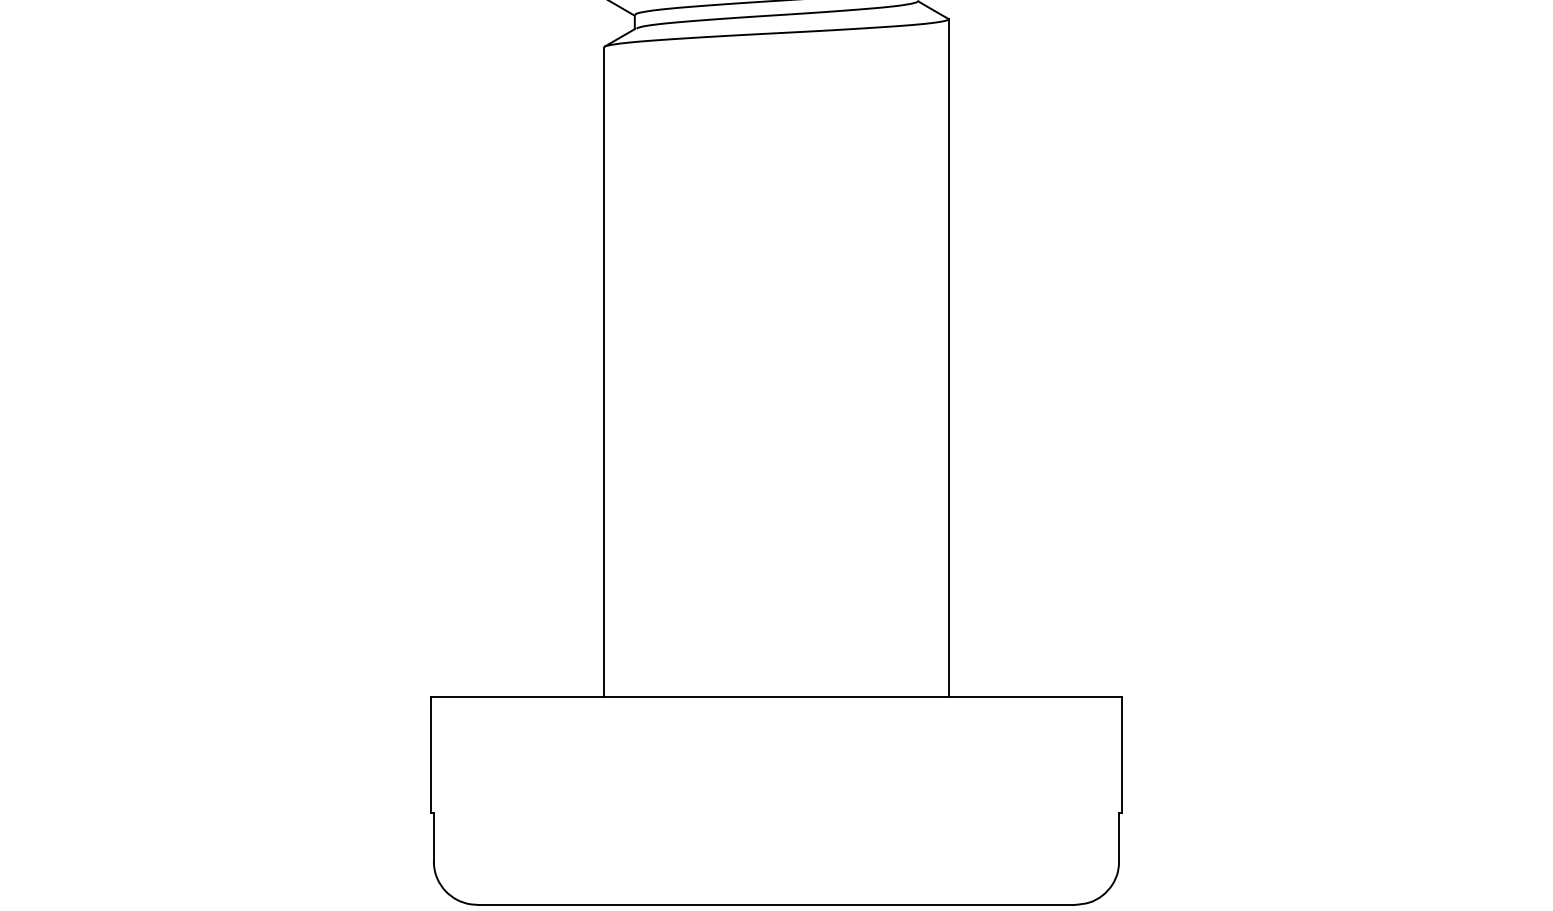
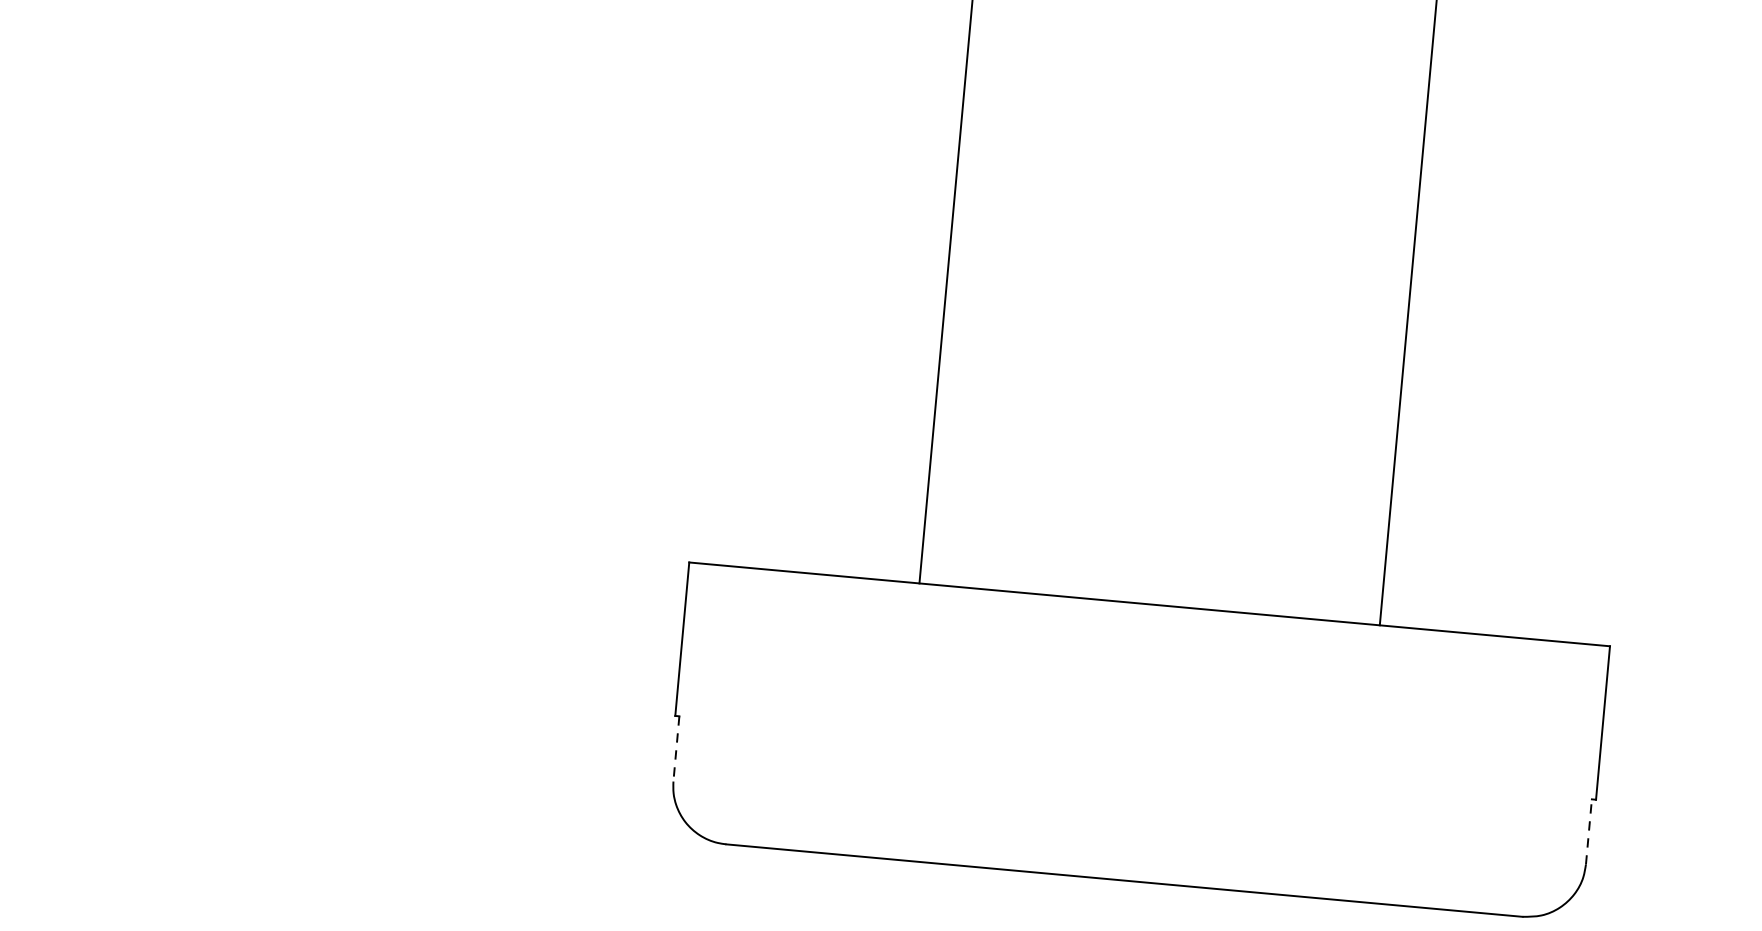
line: (1119, 836) -> (1589, 831), solid -> dashed
line: (433, 837) -> (675, 749), solid -> dashed

